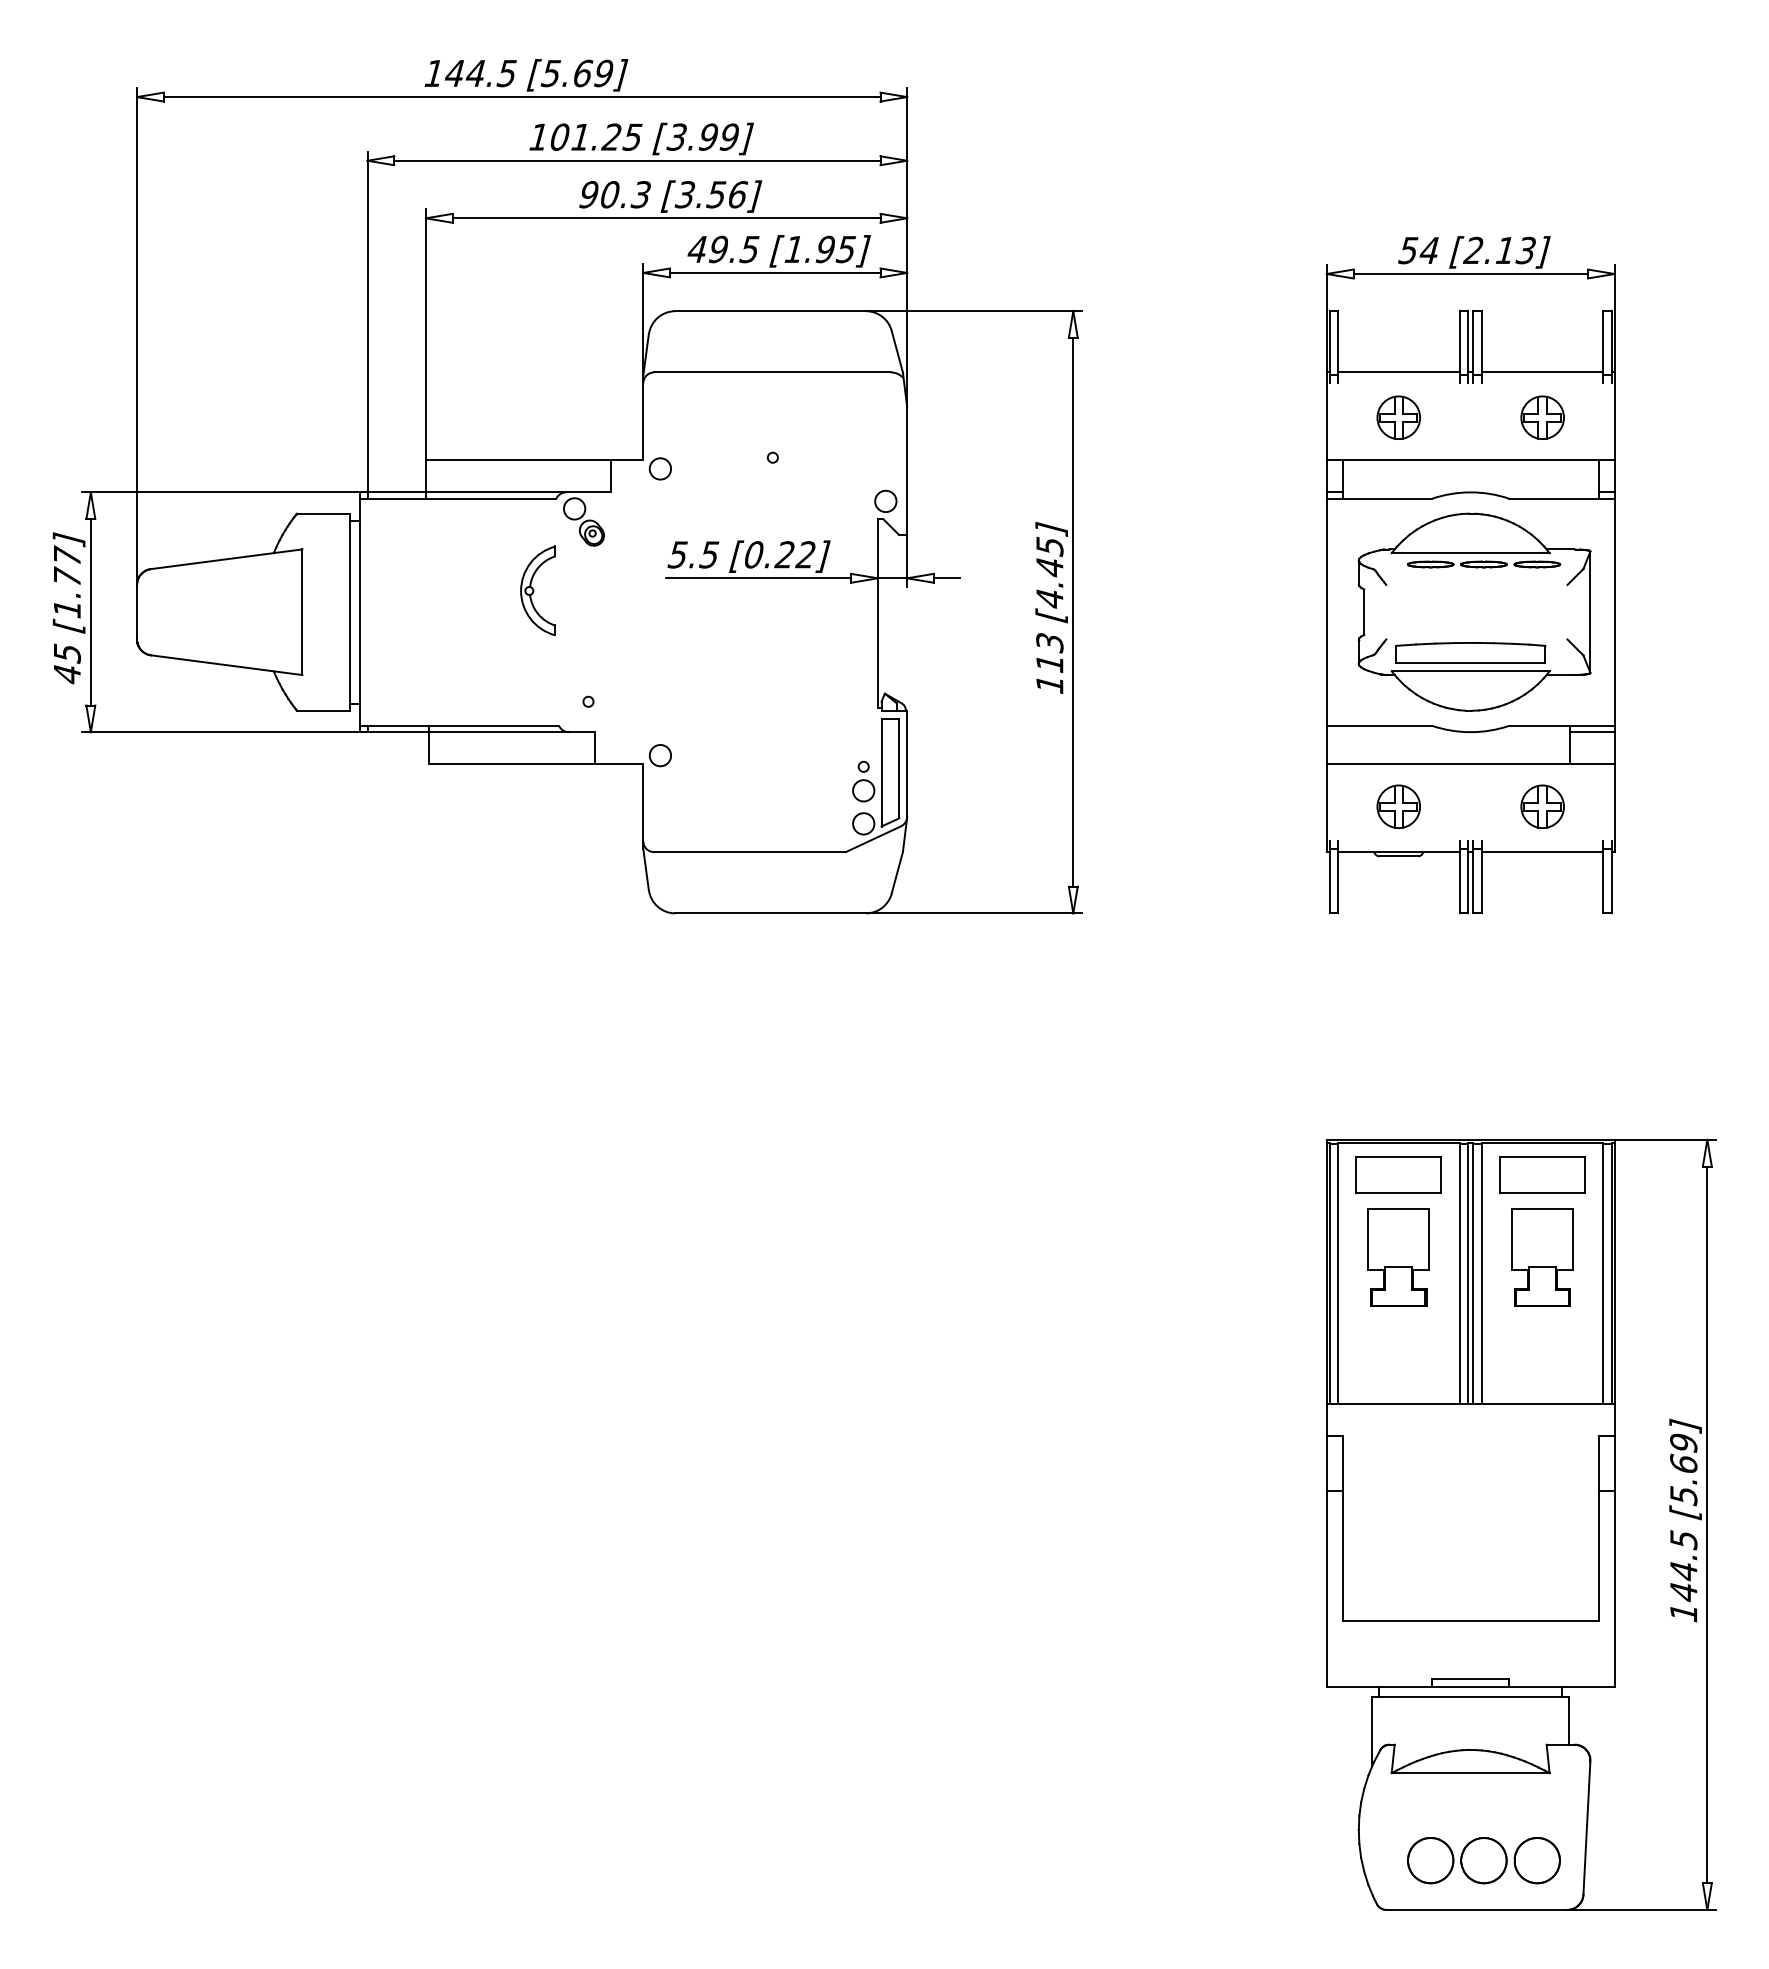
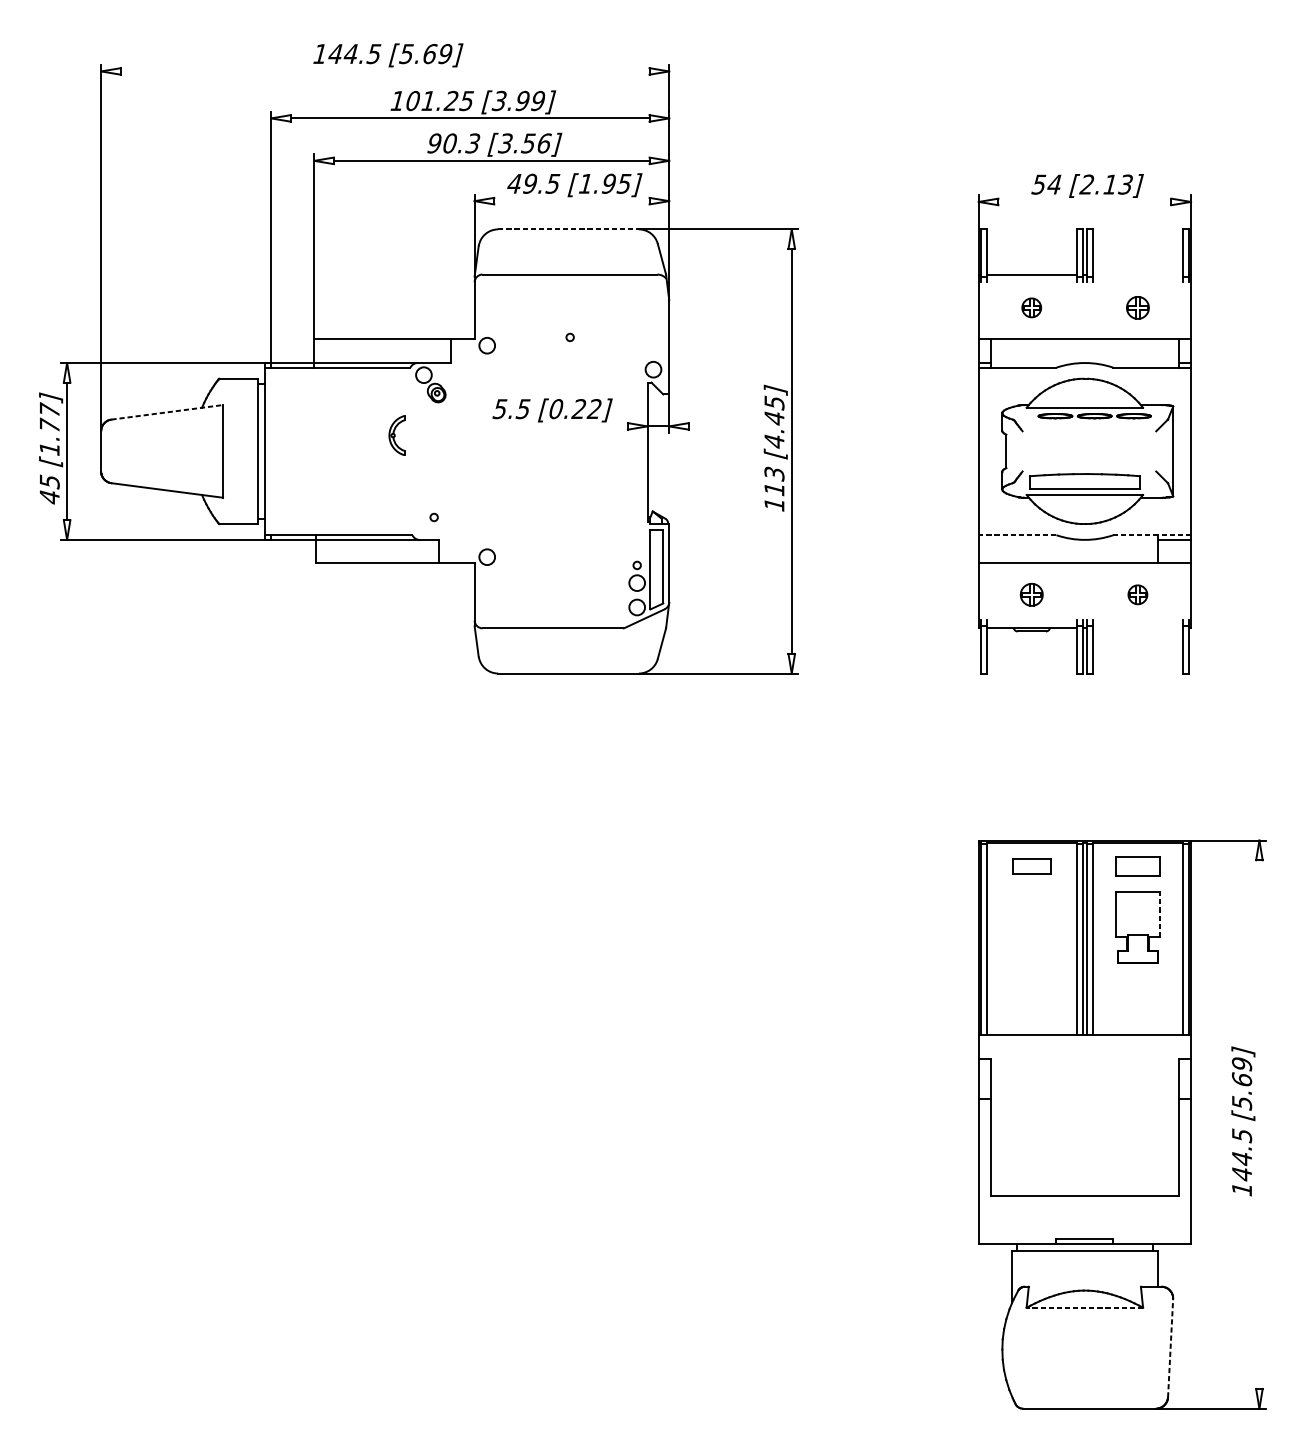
line: (521, 97) -> (384, 71), removed
line: (775, 272) -> (572, 200), removed
line: (1470, 274) -> (1084, 202), removed
line: (771, 311) -> (569, 229), solid -> dashed
line: (1542, 372) -> (1137, 274), removed
part: (1398, 417) -> (1031, 307), size x0.6
part: (1542, 417) -> (1137, 307), size x0.7
line: (227, 559) -> (167, 412), solid -> dashed
line: (758, 578) -> (559, 426), removed
line: (946, 578) -> (698, 426), removed
part: (537, 590) -> (396, 435), size x0.6
line: (1379, 725) -> (1017, 534), solid -> dashed
line: (1561, 725) -> (1151, 534), solid -> dashed
part: (1398, 806) -> (1031, 594), size x0.7
part: (1542, 806) -> (1137, 594), size x0.6
line: (1542, 852) -> (1137, 628), removed
part: (1398, 1174) -> (1031, 866), size x0.6
part: (1542, 1174) -> (1137, 866), size x0.7
line: (1573, 1239) -> (1160, 914), solid -> dashed
part: (1398, 1257) -> (1031, 927), removed
line: (1707, 1524) -> (1259, 1124), removed
line: (1470, 1773) -> (1084, 1307), solid -> dashed
line: (1586, 1828) -> (1170, 1348), solid -> dashed
part: (1483, 1860) -> (1094, 1372), removed

